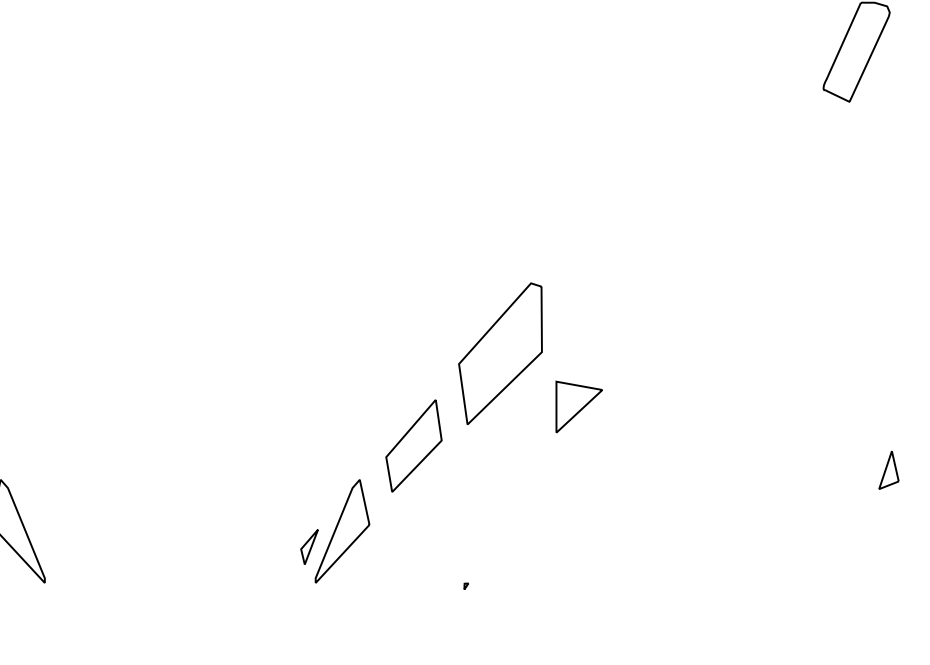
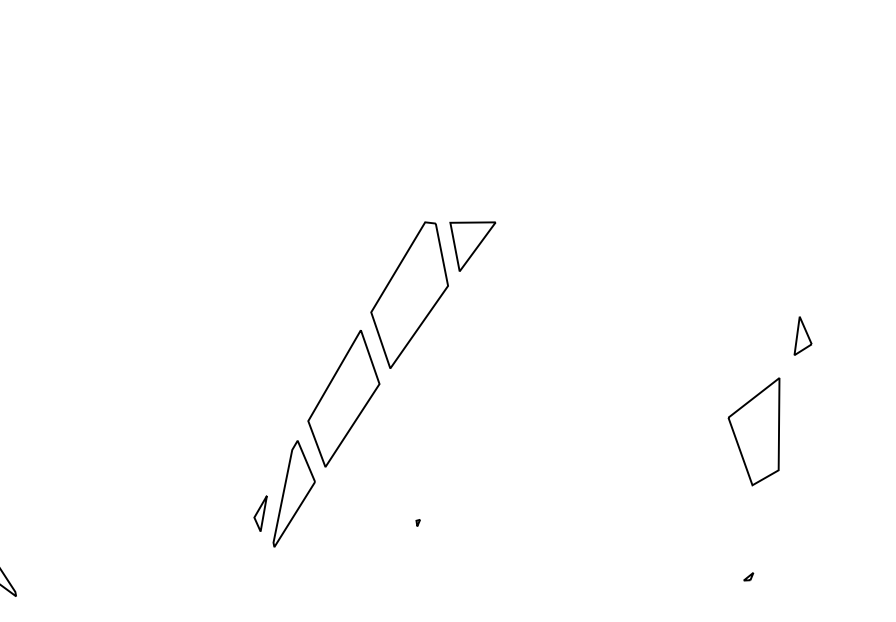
part: (578, 406) -> (475, 242), moved
part: (413, 445) -> (342, 398), size x1.43
part: (829, 560) -> (760, 432), added

